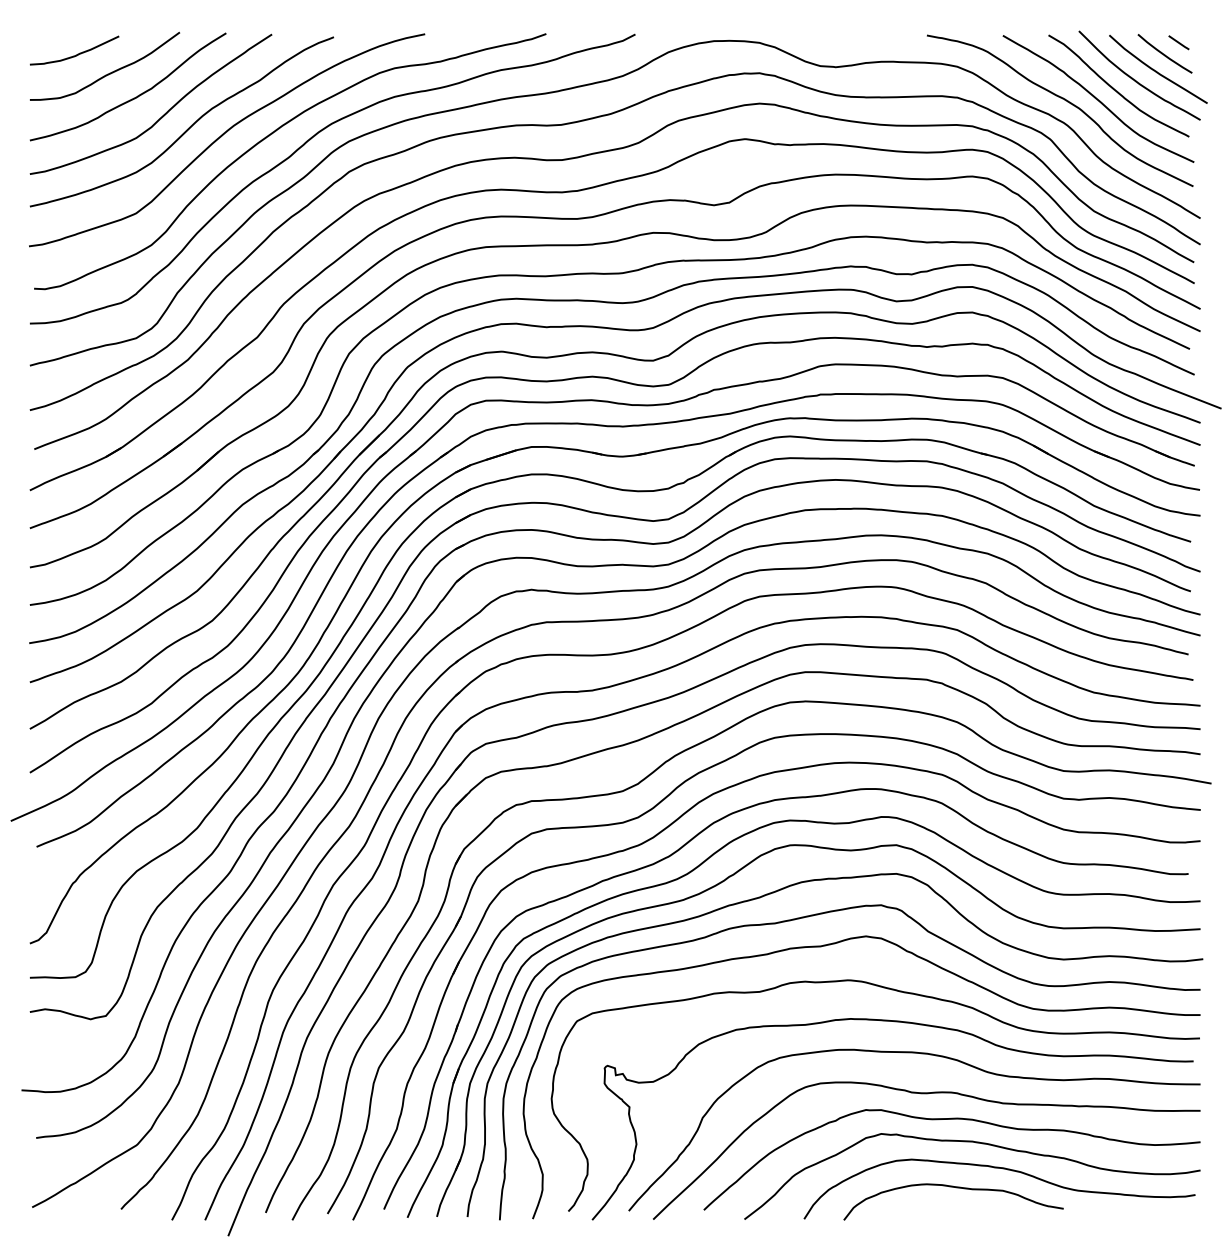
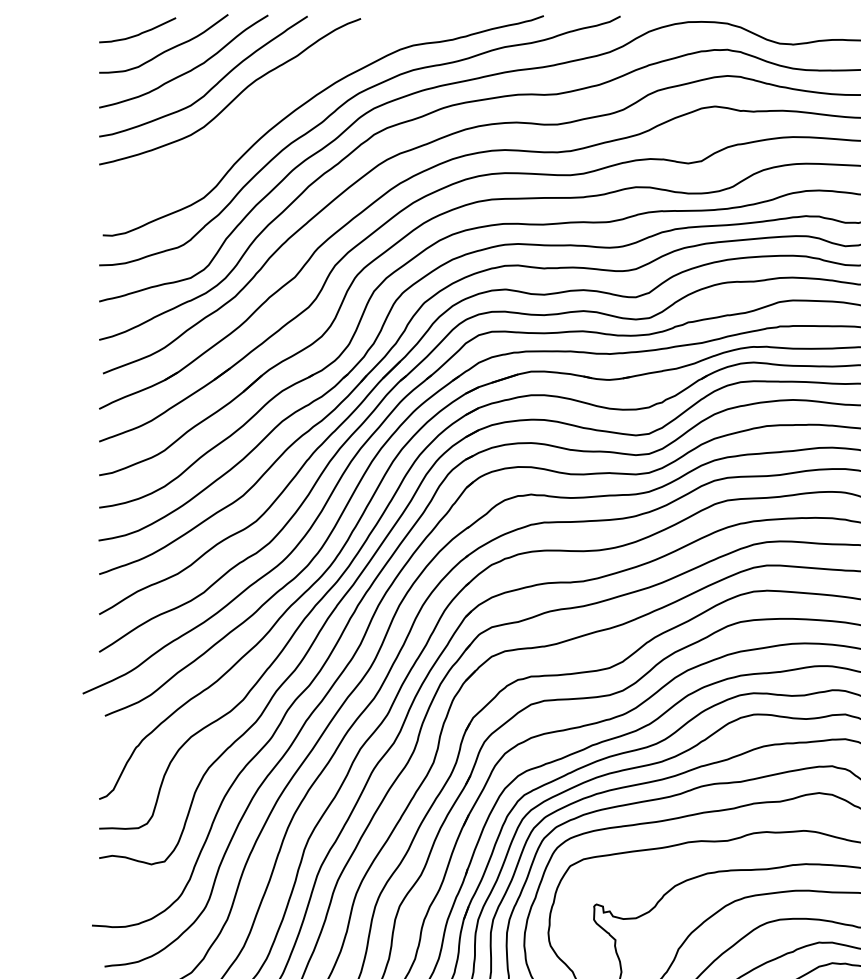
curve: (223, 135) -> (265, 103), removed

